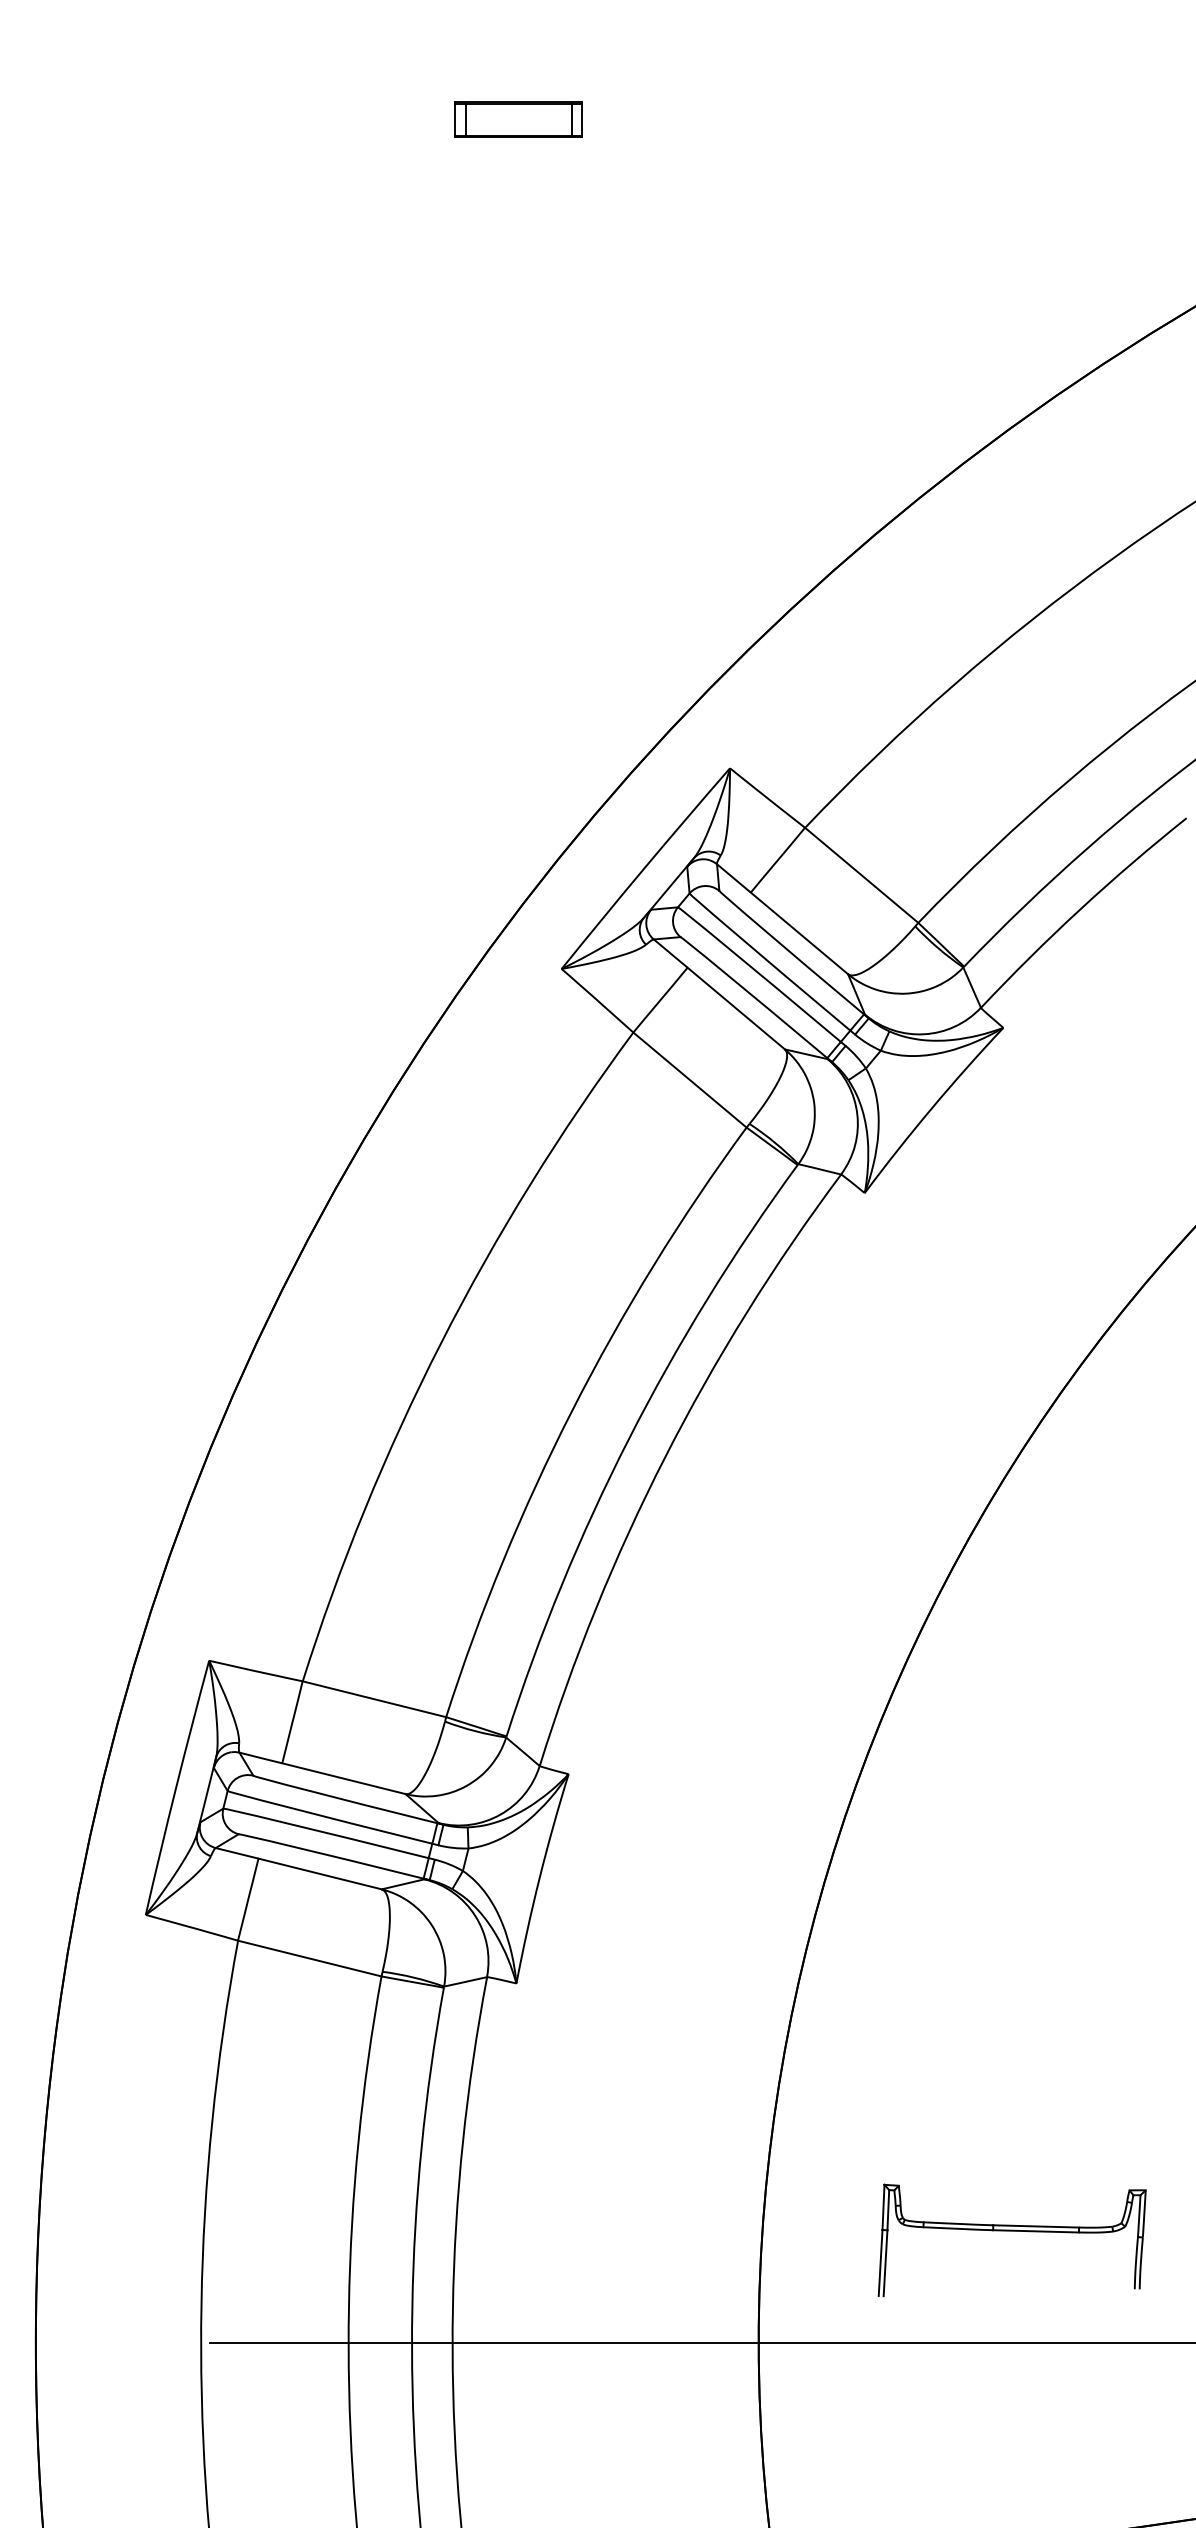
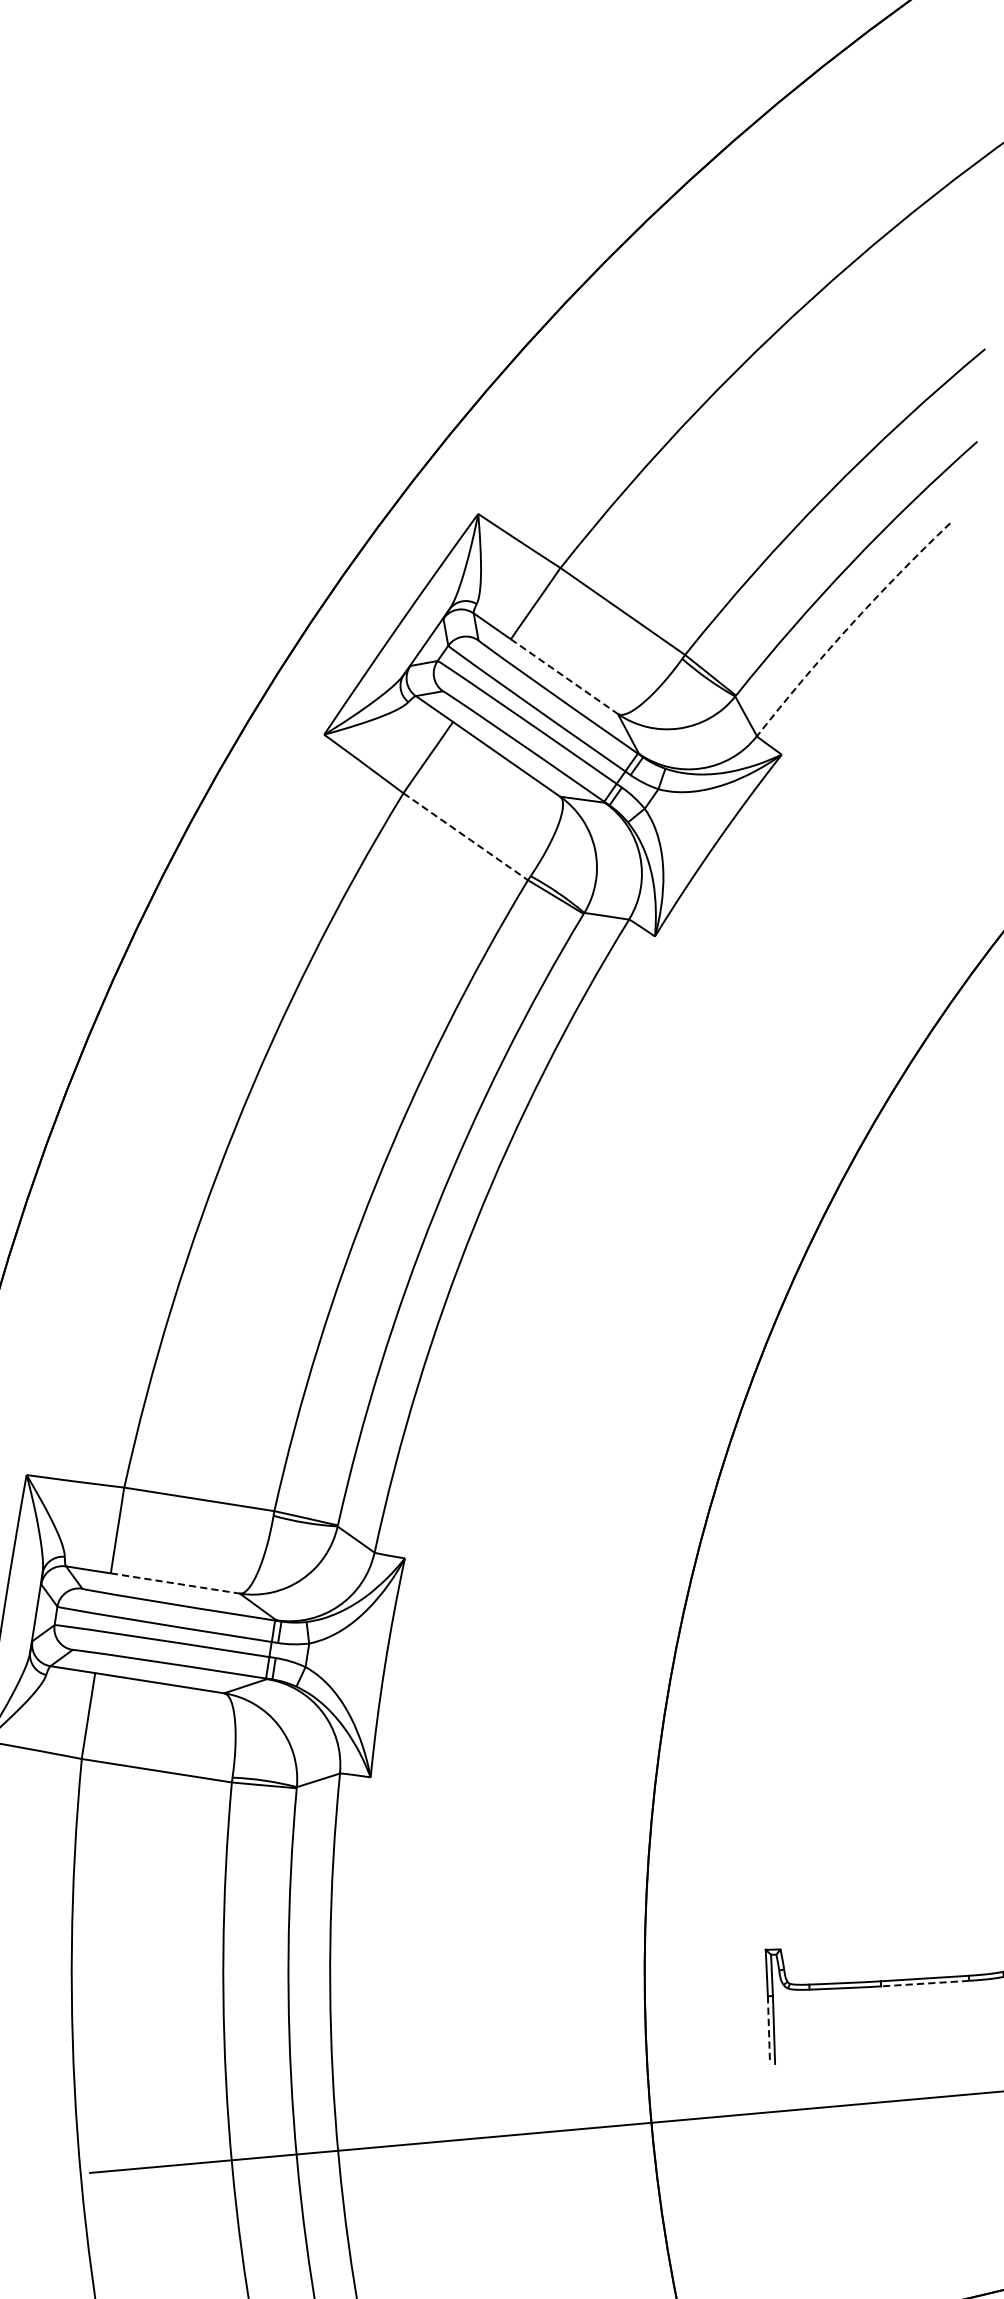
arc: (1080, 909) -> (849, 626), solid -> dashed
line: (799, 933) -> (564, 676), solid -> dashed
line: (689, 1080) -> (465, 837), solid -> dashed
line: (343, 1778) -> (174, 1583), solid -> dashed
line: (1036, 2231) -> (925, 1983), solid -> dashed
line: (880, 2263) -> (768, 2030), solid -> dashed

